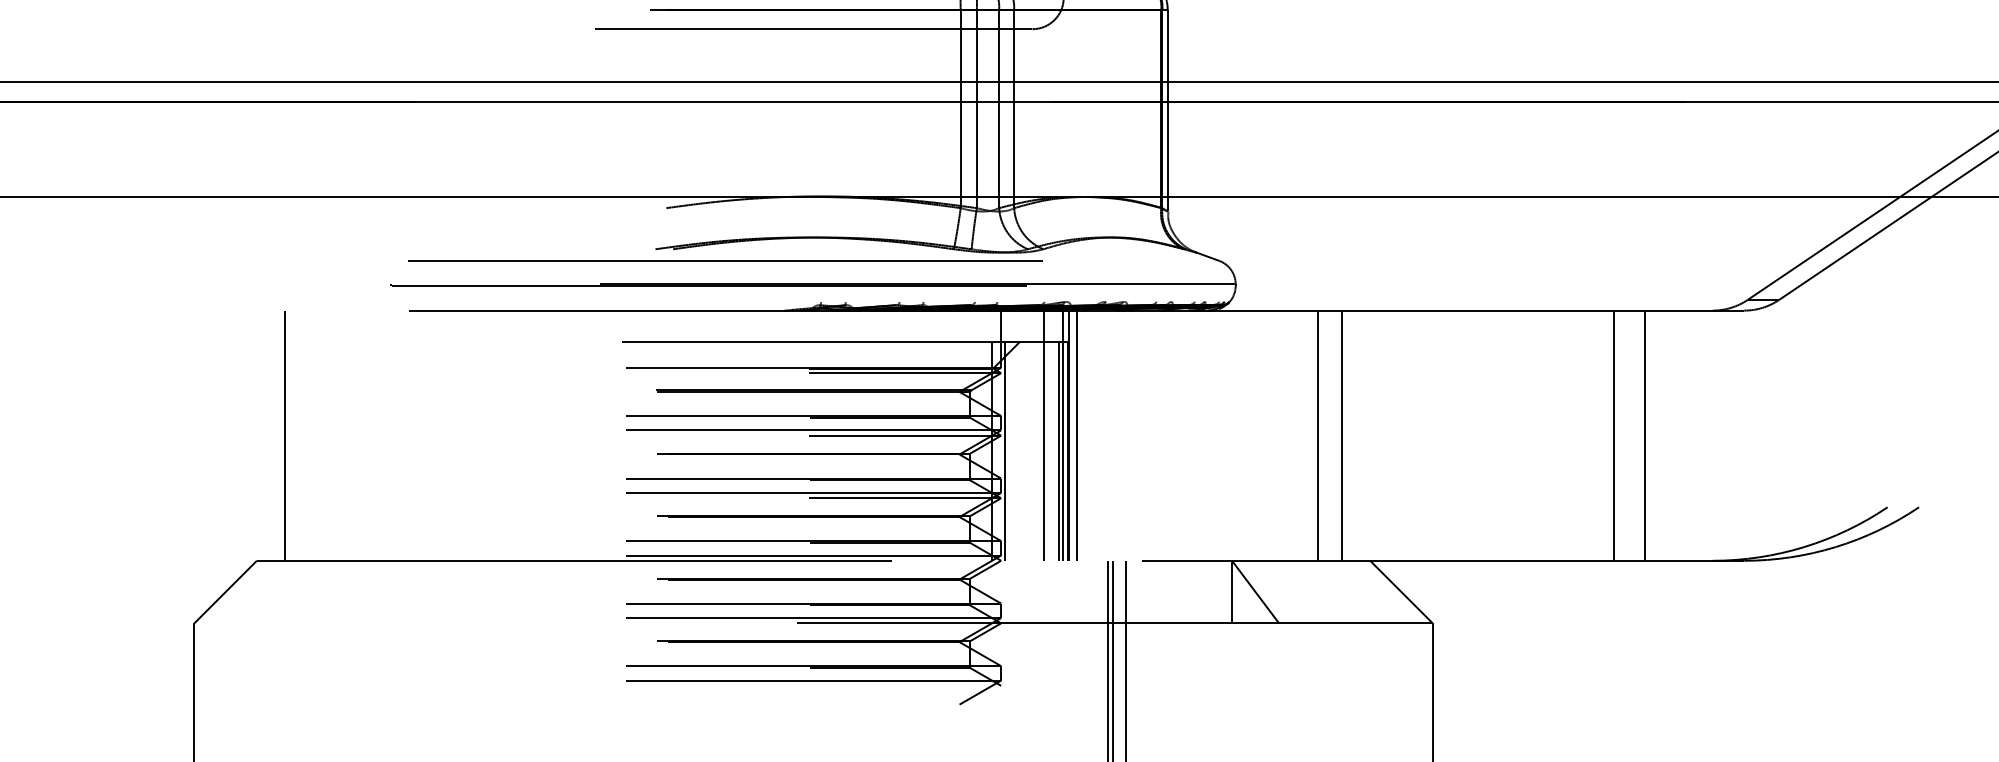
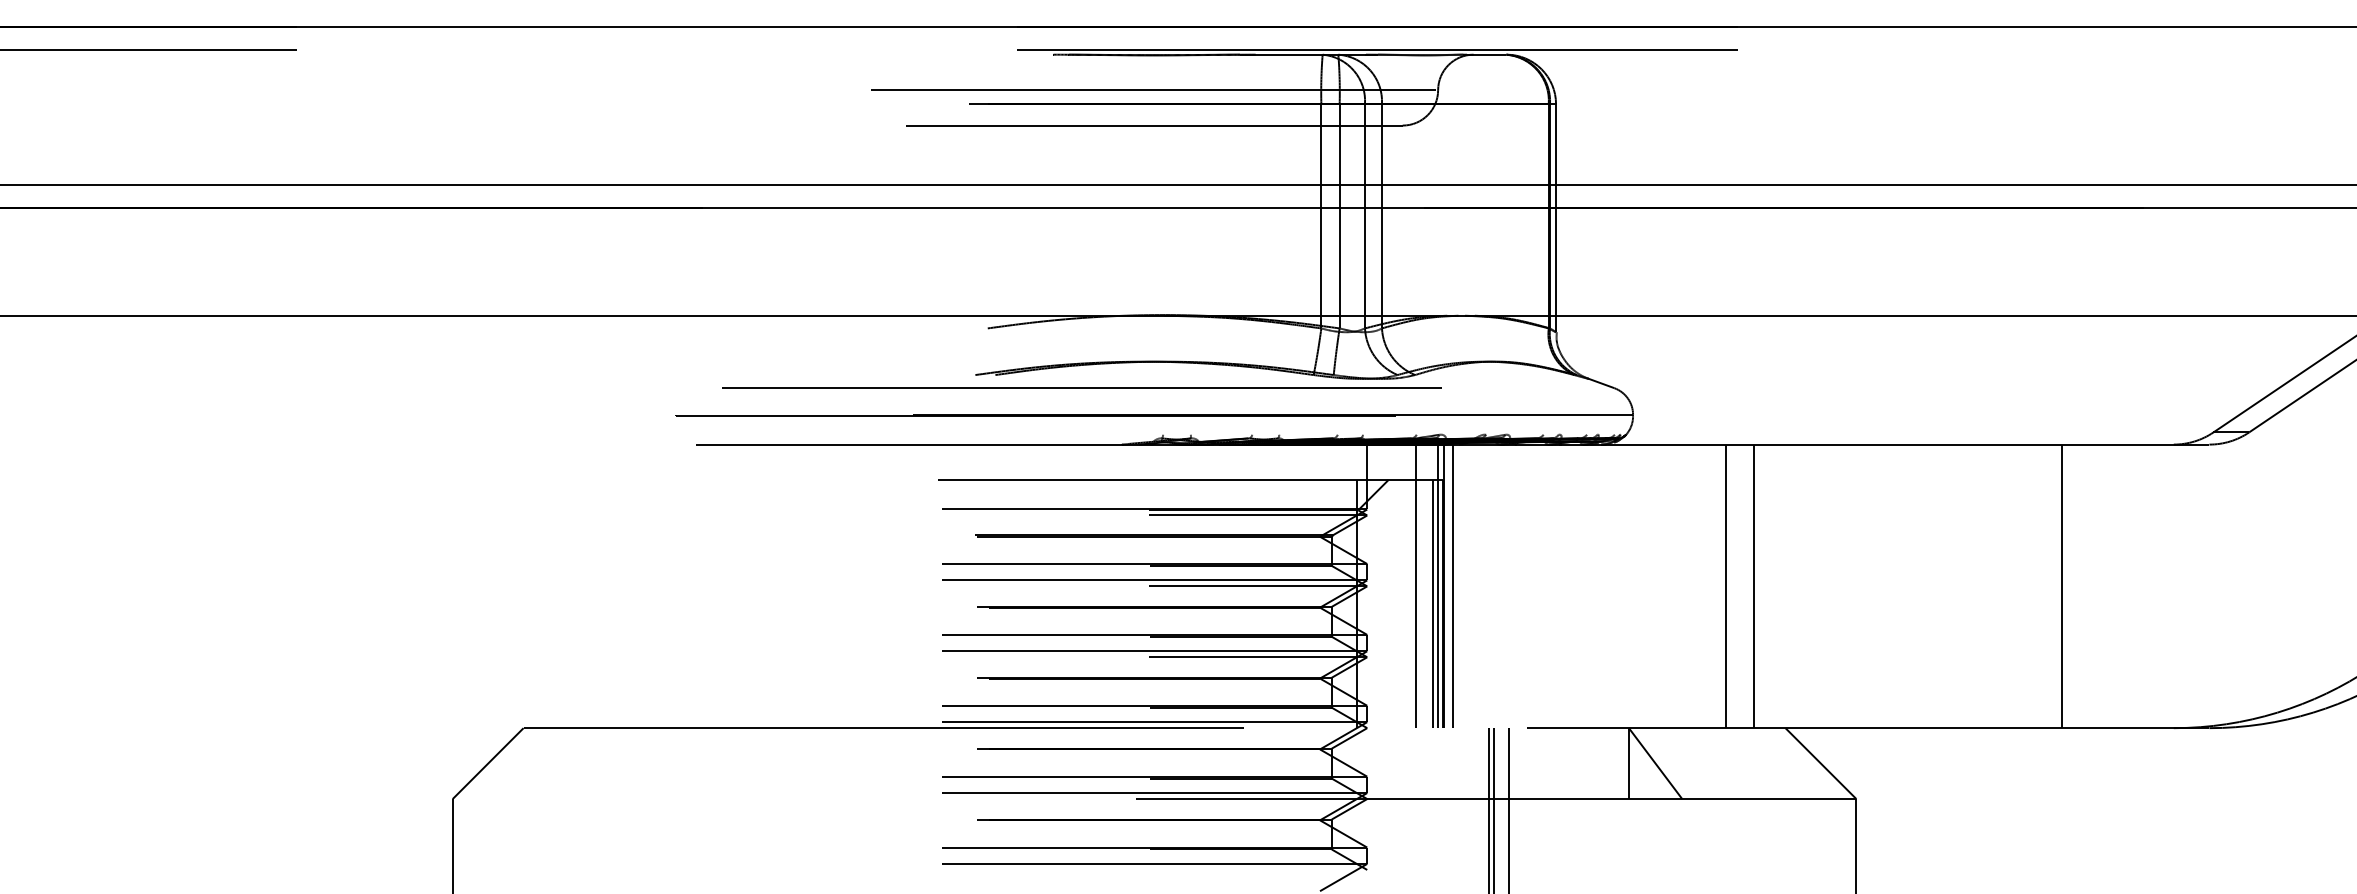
line: (725, 260) -> (1081, 387), moved
line: (285, 435) -> (555, 586), removed
line: (1645, 435) -> (2097, 586), removed
line: (1004, 451) -> (1371, 604), removed

